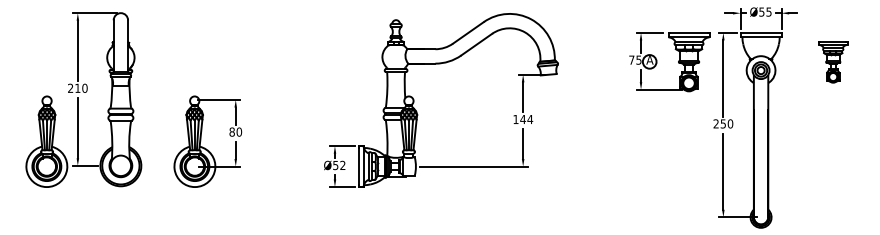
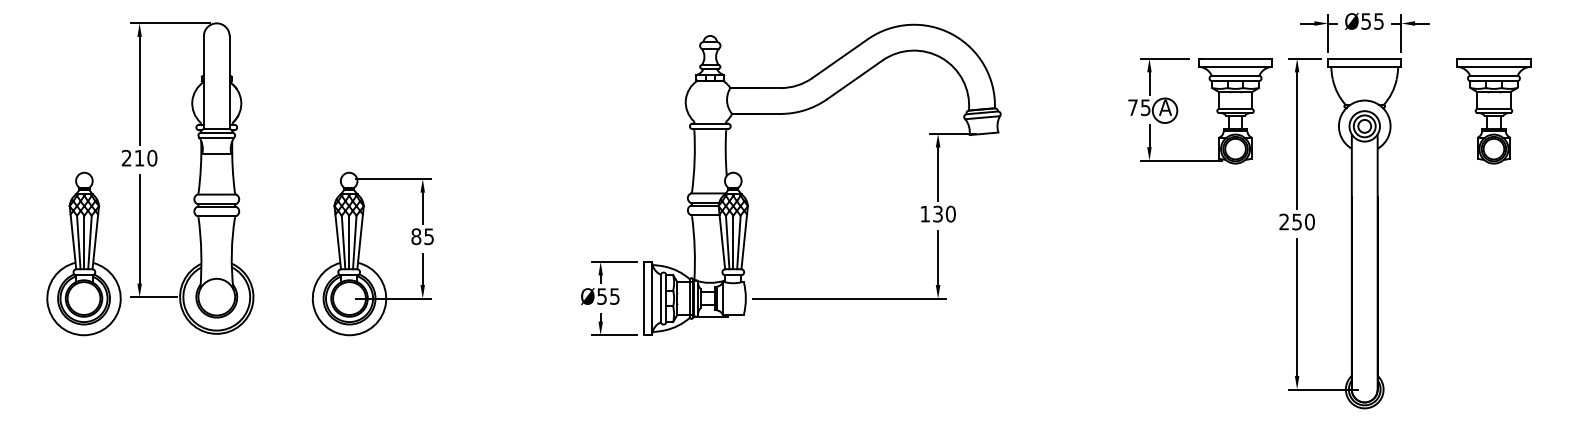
part: (833, 62) -> (1494, 111), size x1.43
text: (526, 119) -> (944, 214), 144 -> 130
text: (239, 131) -> (429, 235), 80 -> 85
text: (342, 165) -> (614, 296), Ø52 -> Ø55

